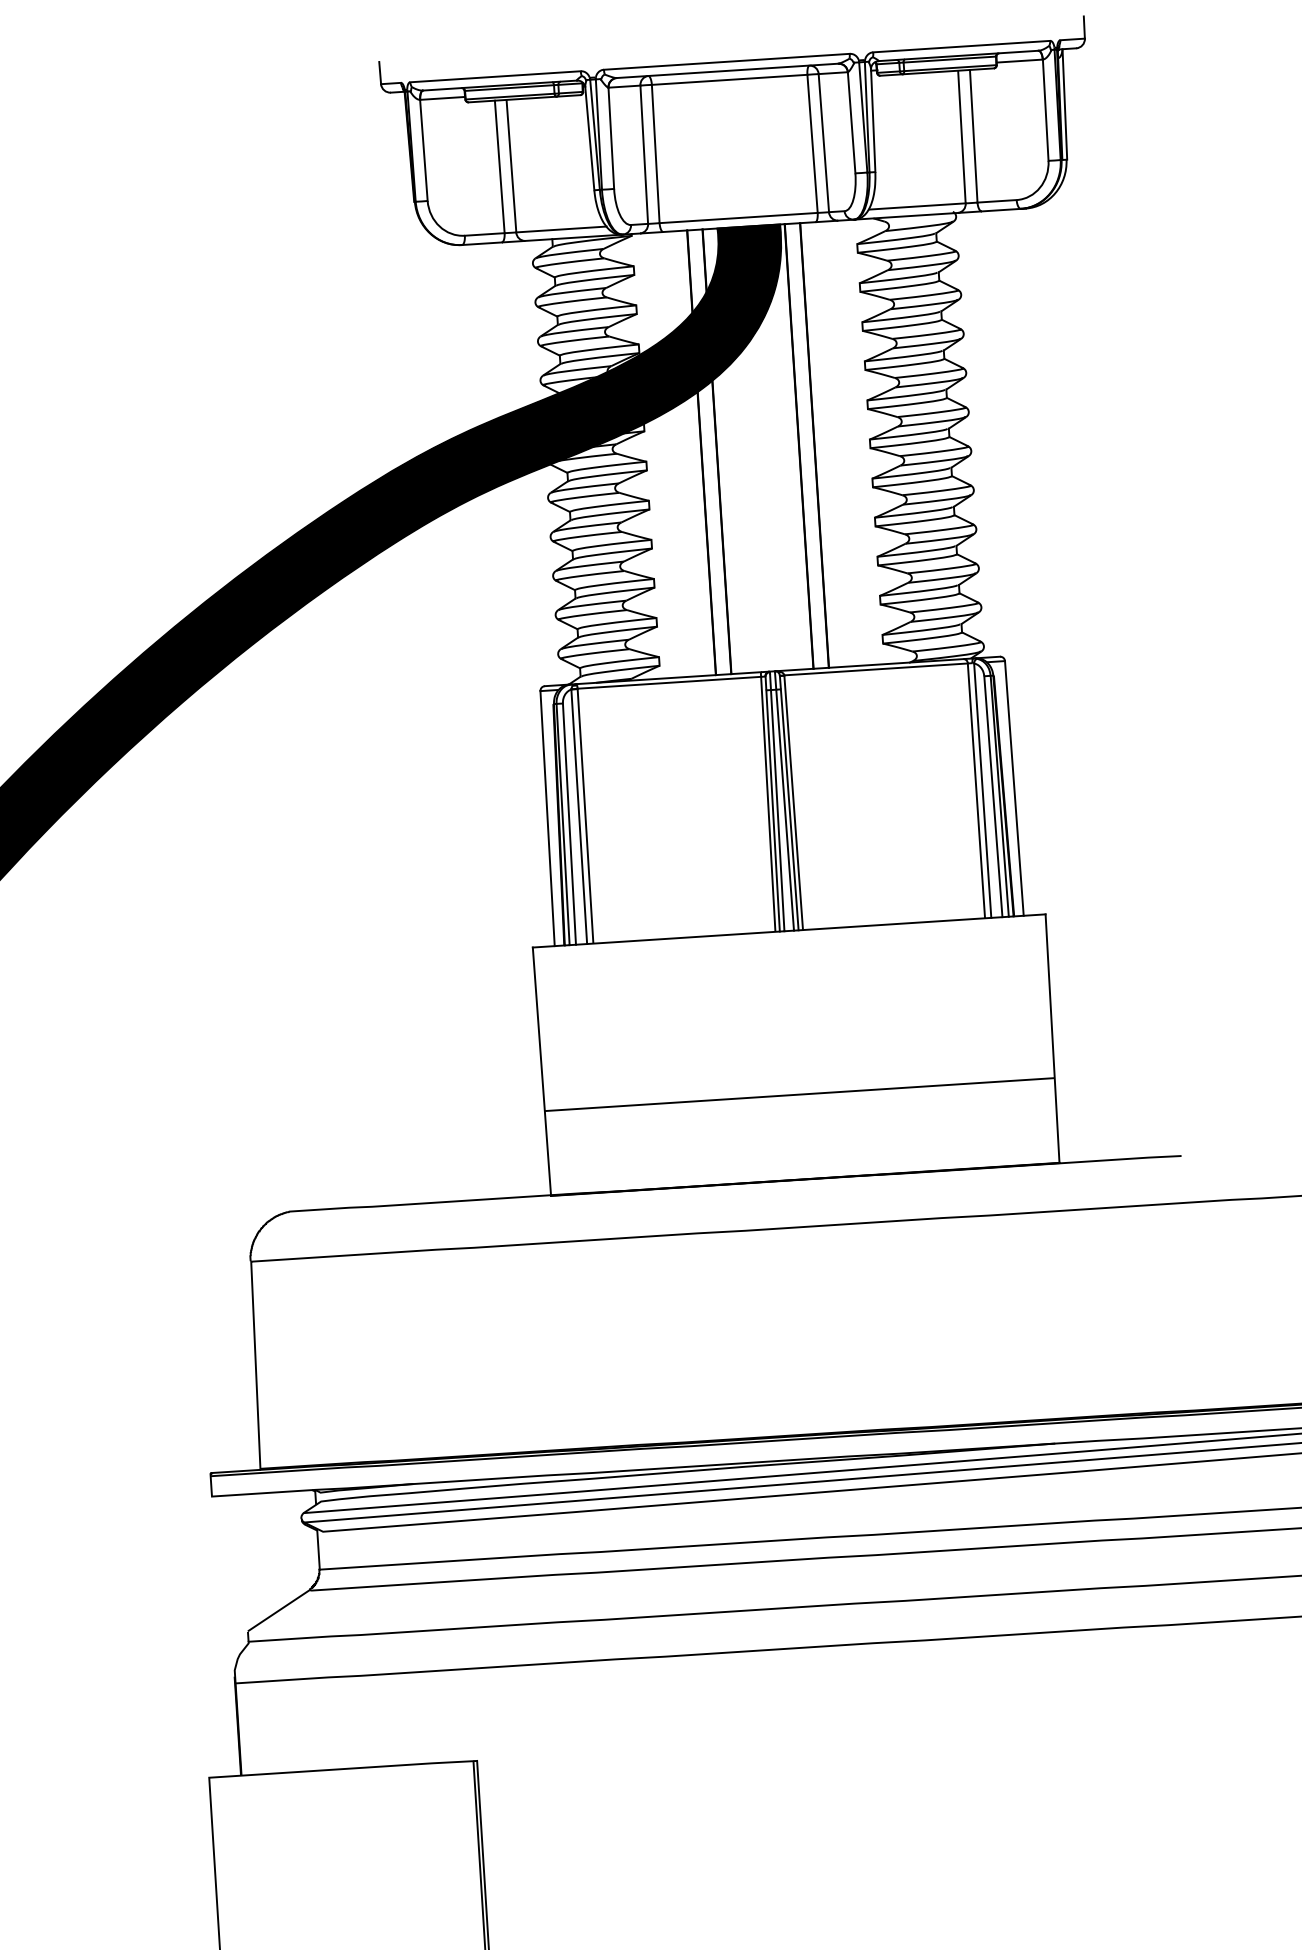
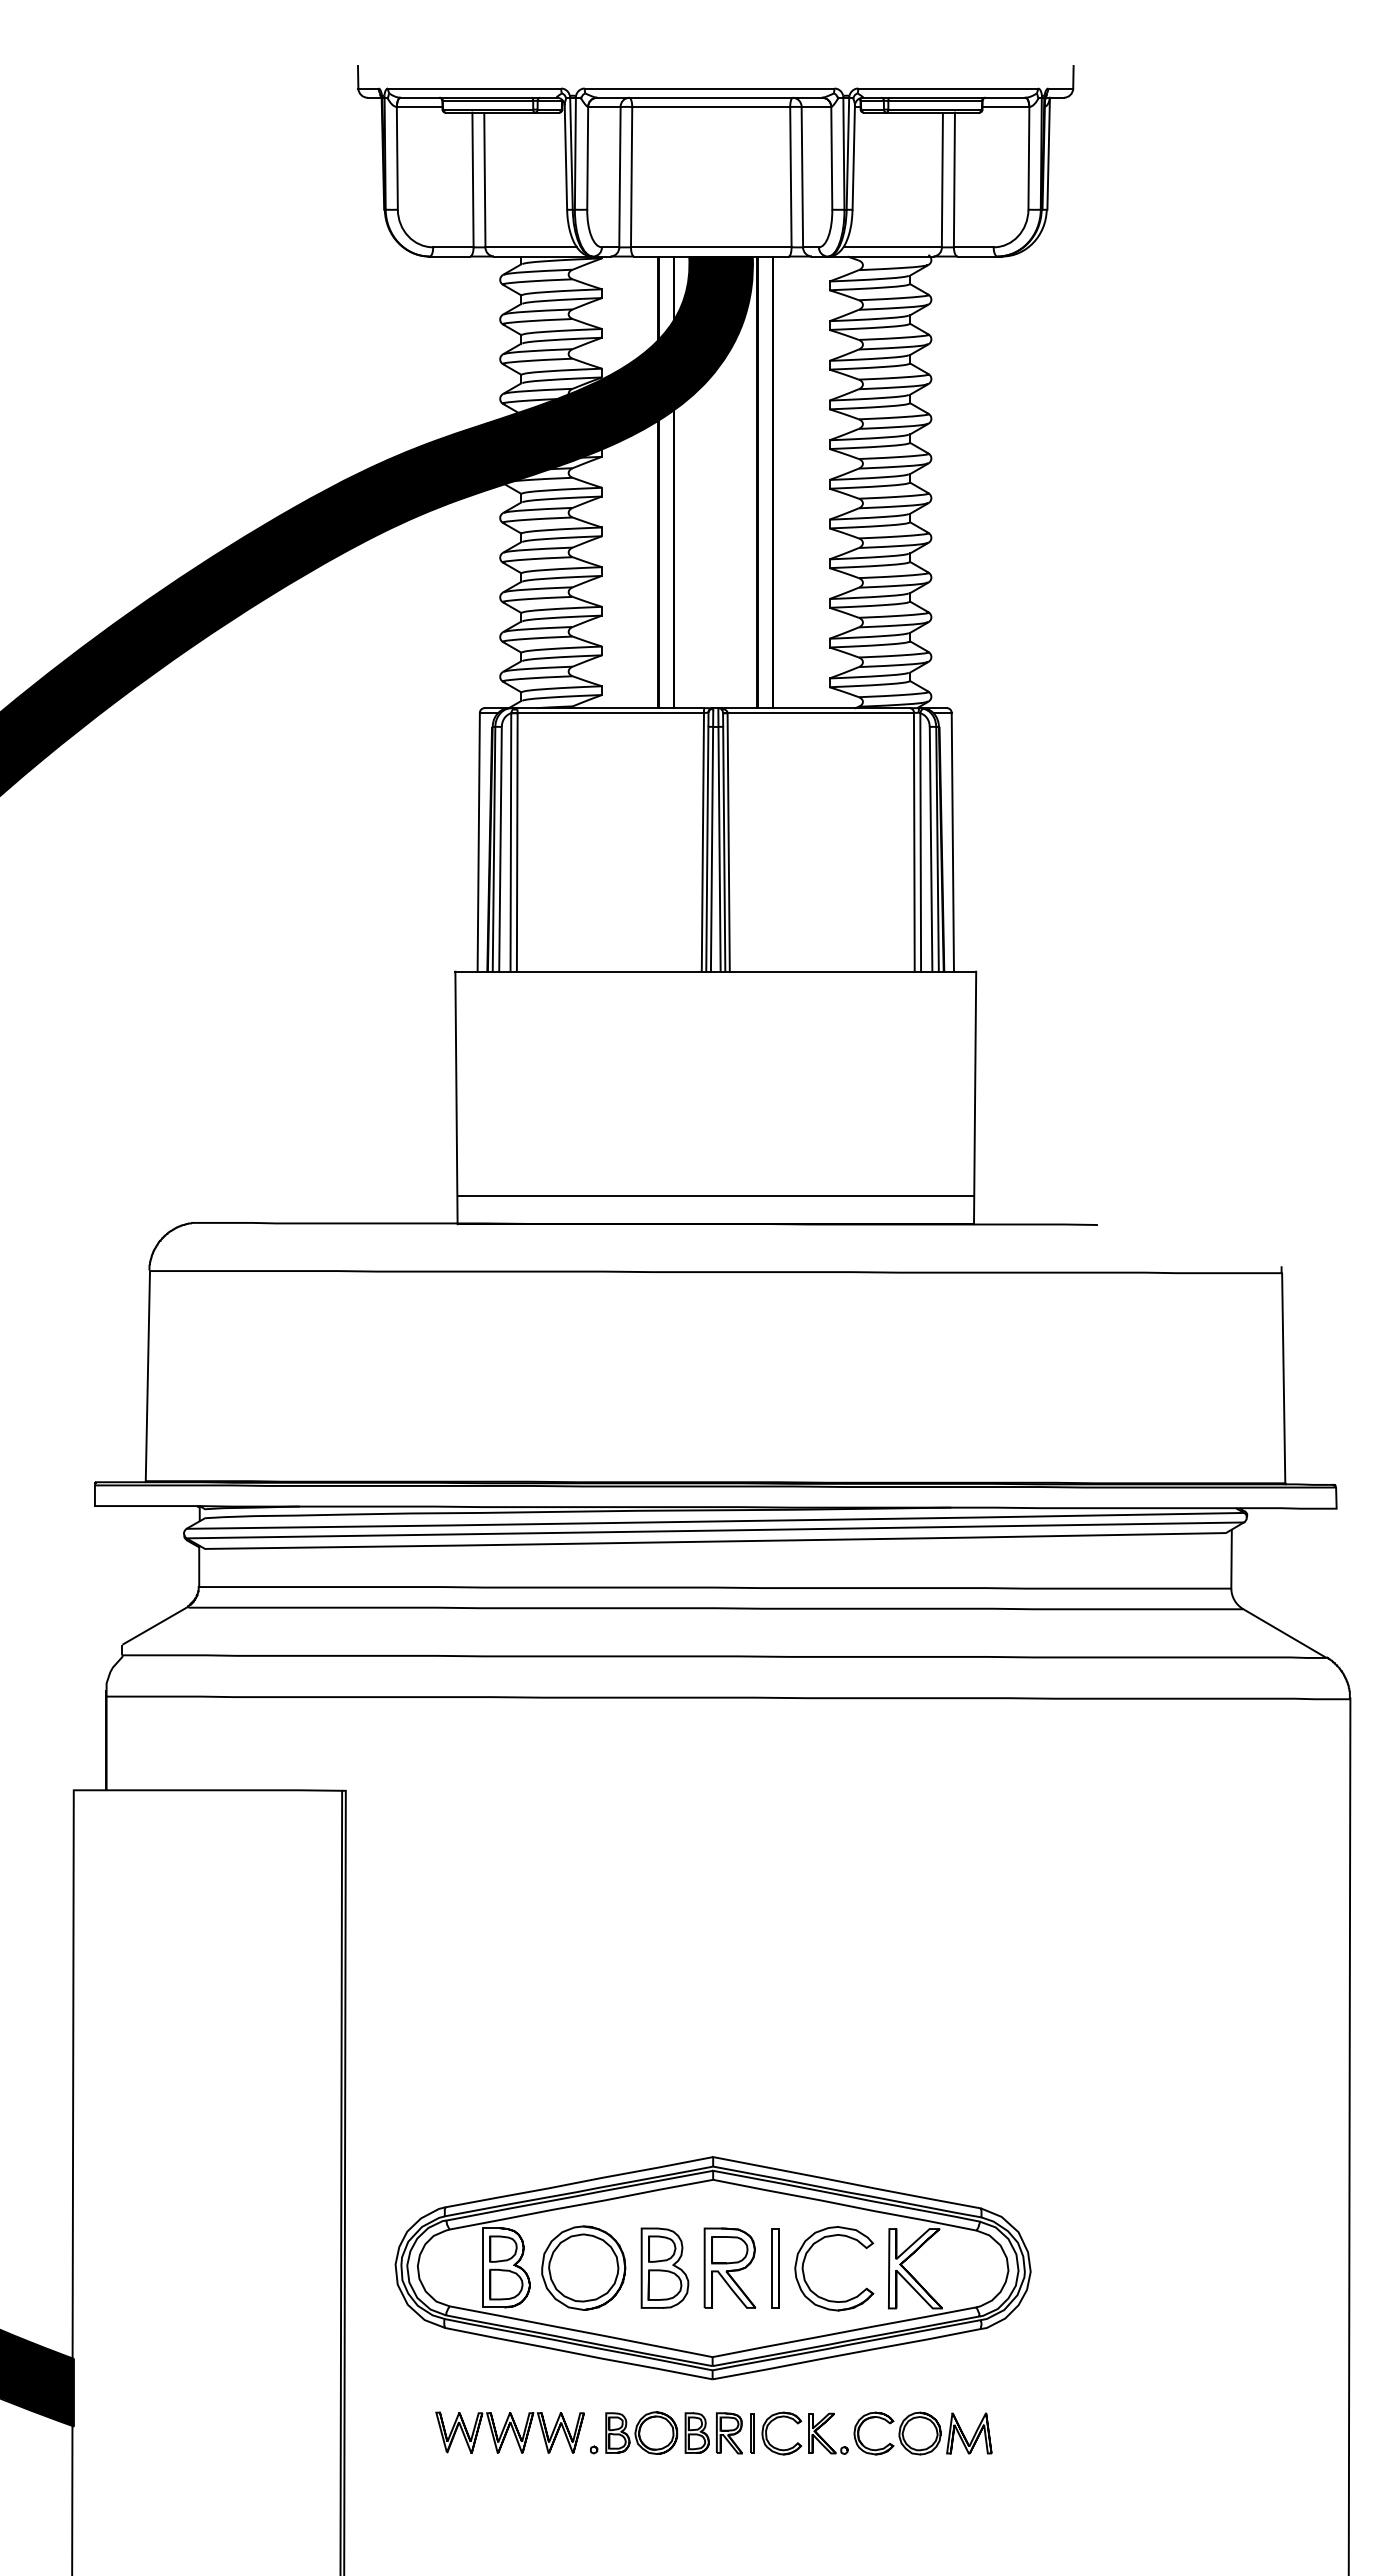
line: (799, 1094) -> (715, 1195), moved

